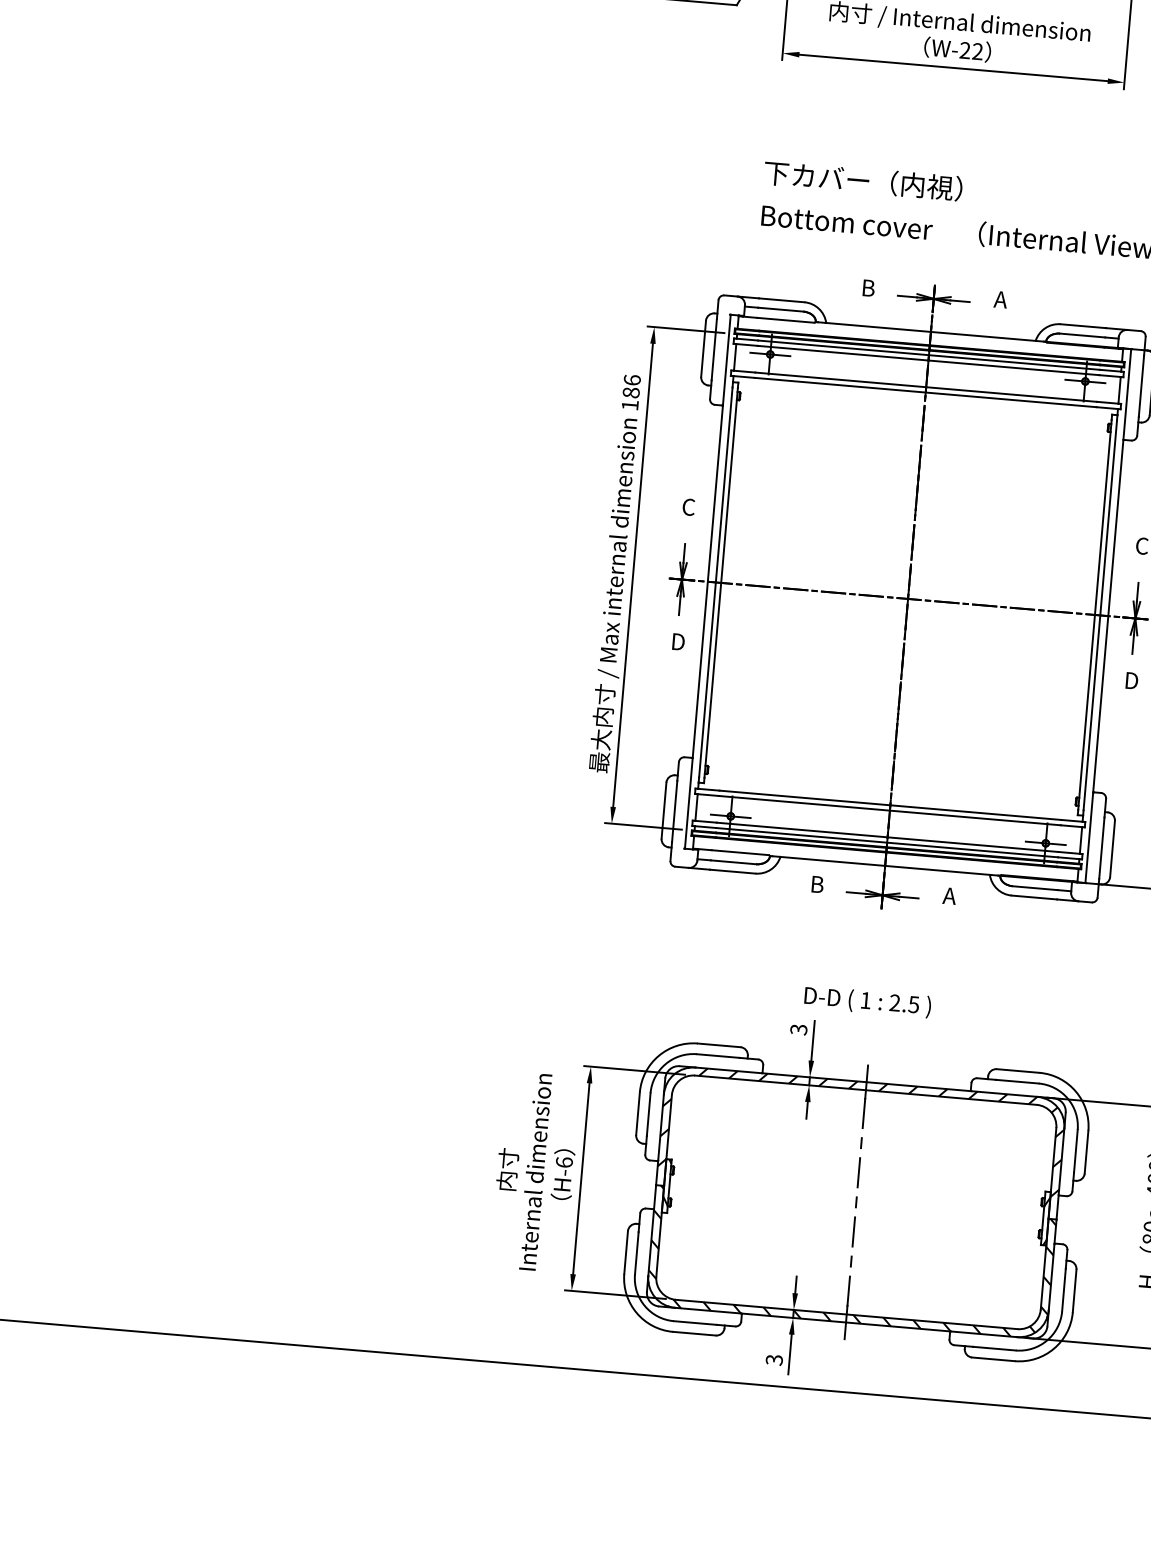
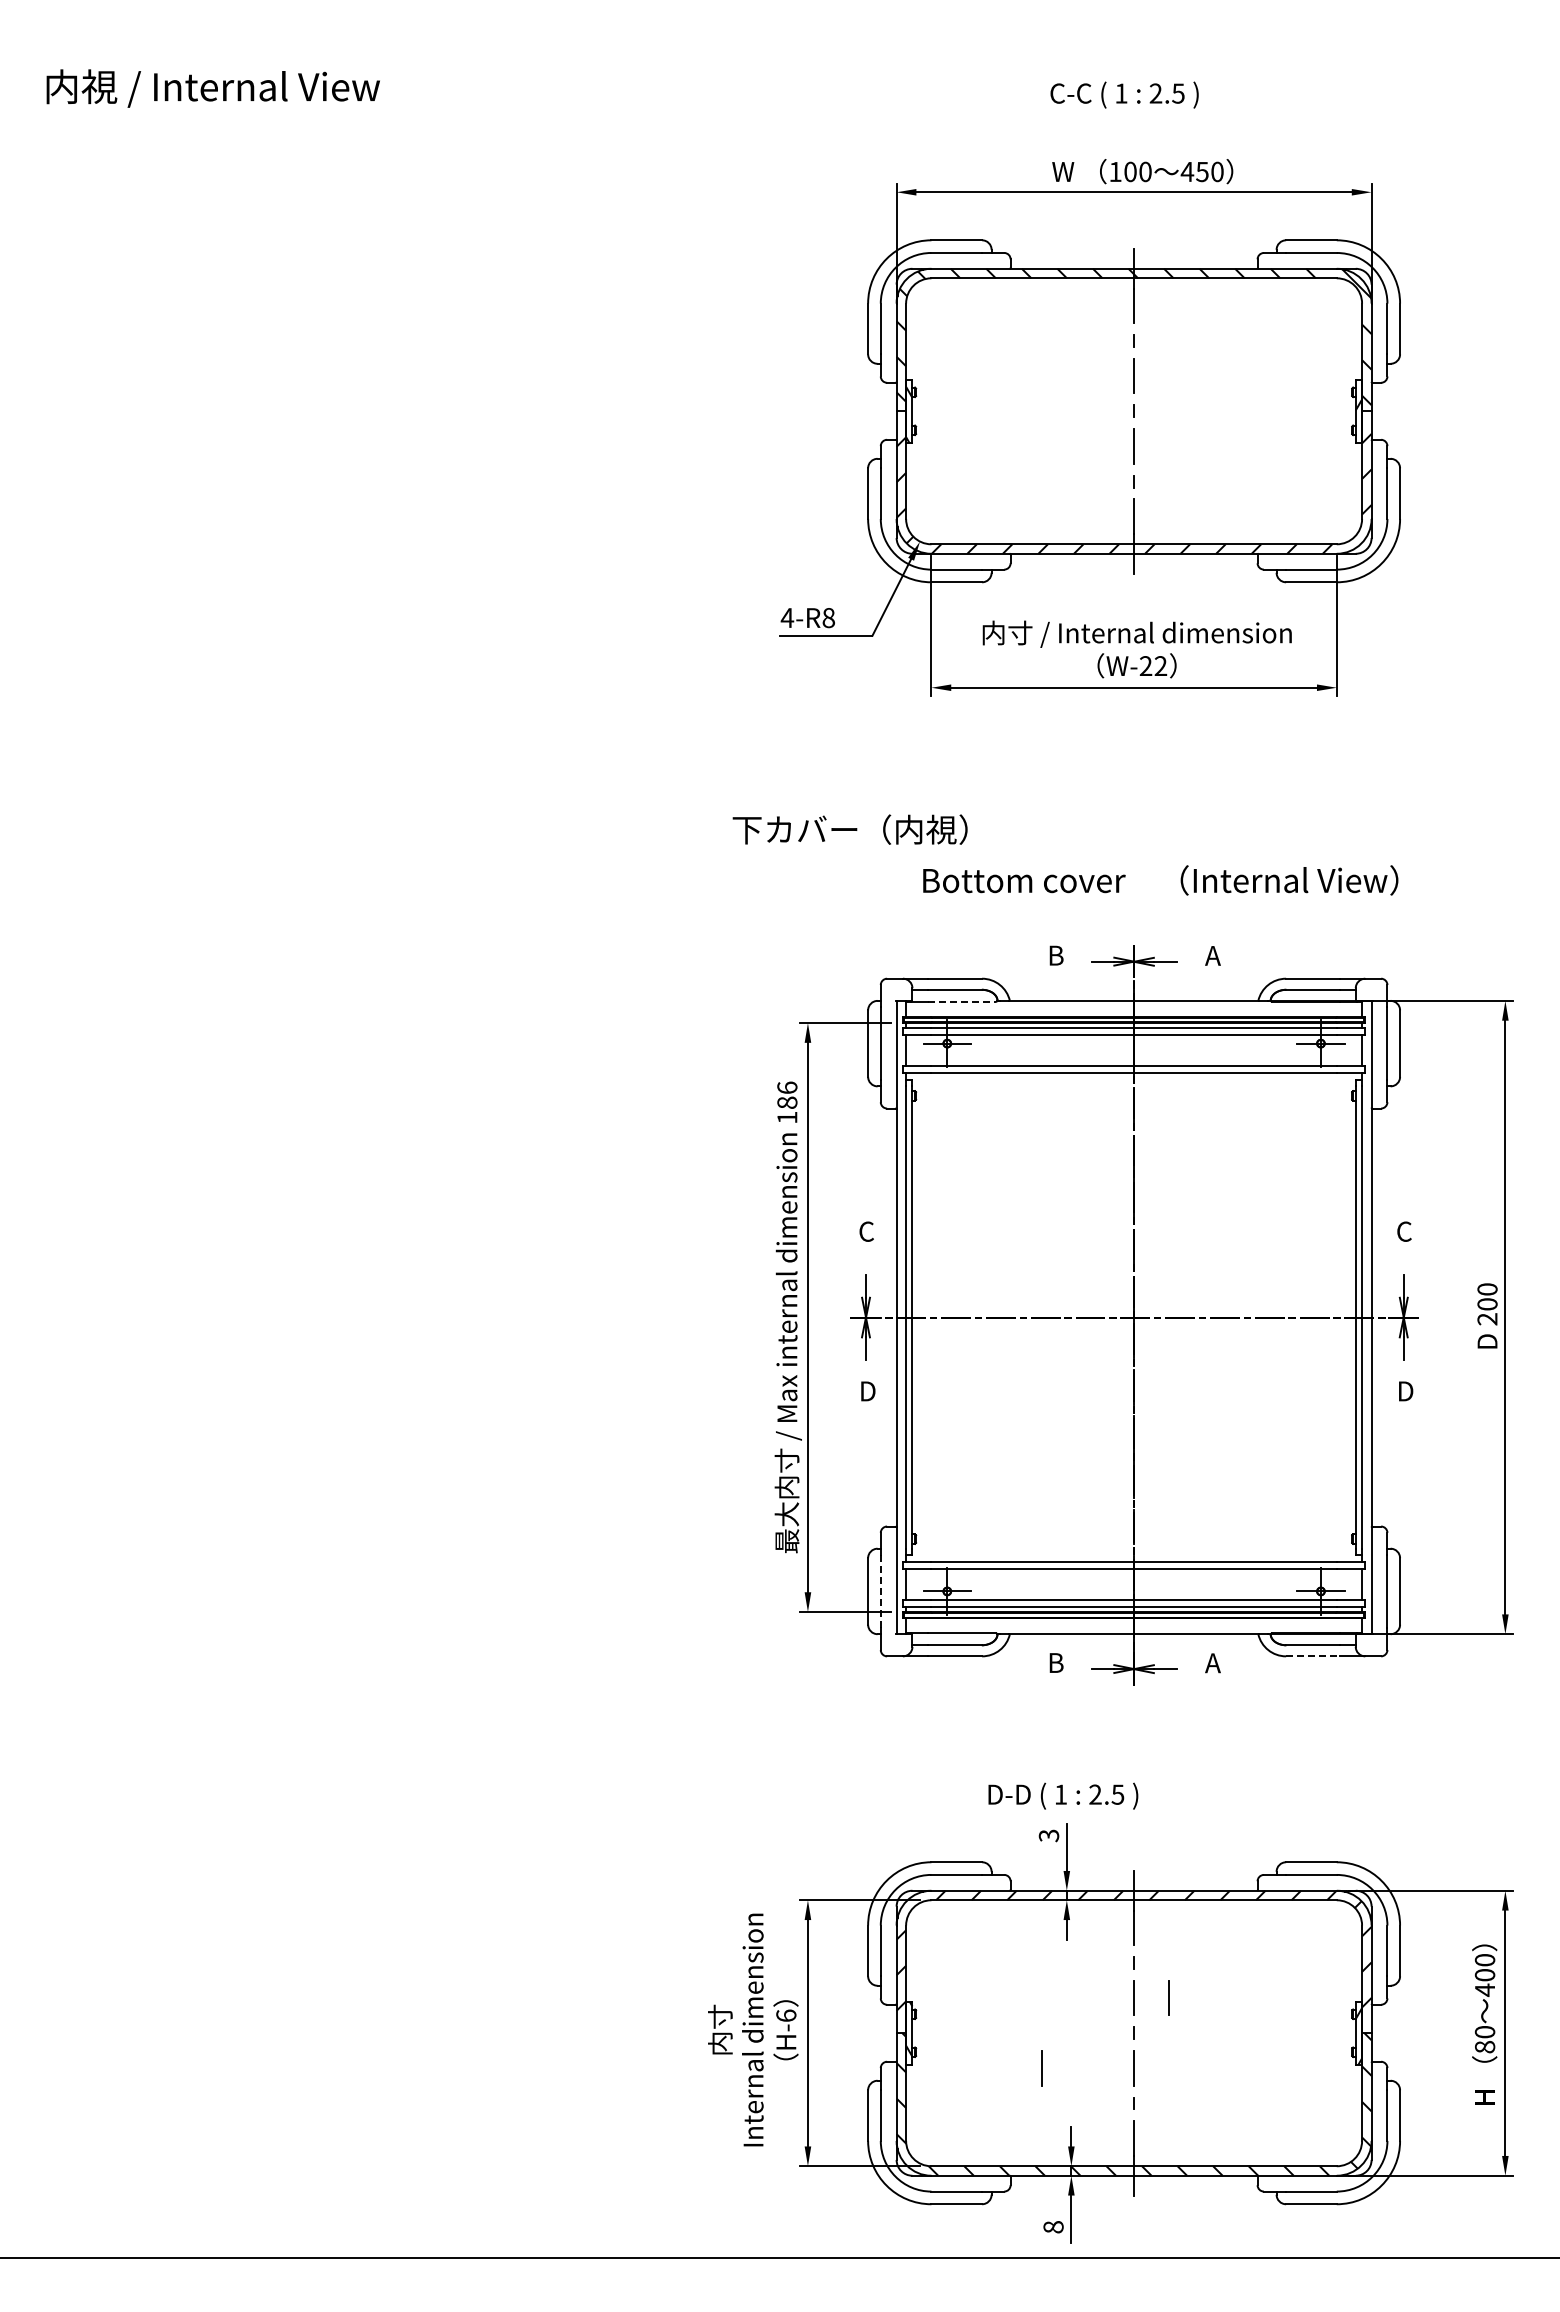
text: (862, 180) -> (849, 829), moved
line: (786, 320) -> (962, 1001), solid -> dashed
line: (674, 811) -> (880, 1591), solid -> dashed
line: (1034, 897) -> (1313, 1656), solid -> dashed
text: (867, 1001) -> (1063, 1795), moved
line: (887, 1174) -> (1168, 1997), added
line: (775, 1225) -> (1041, 2068), added
text: (774, 1360) -> (1053, 2227), 3 -> 8

